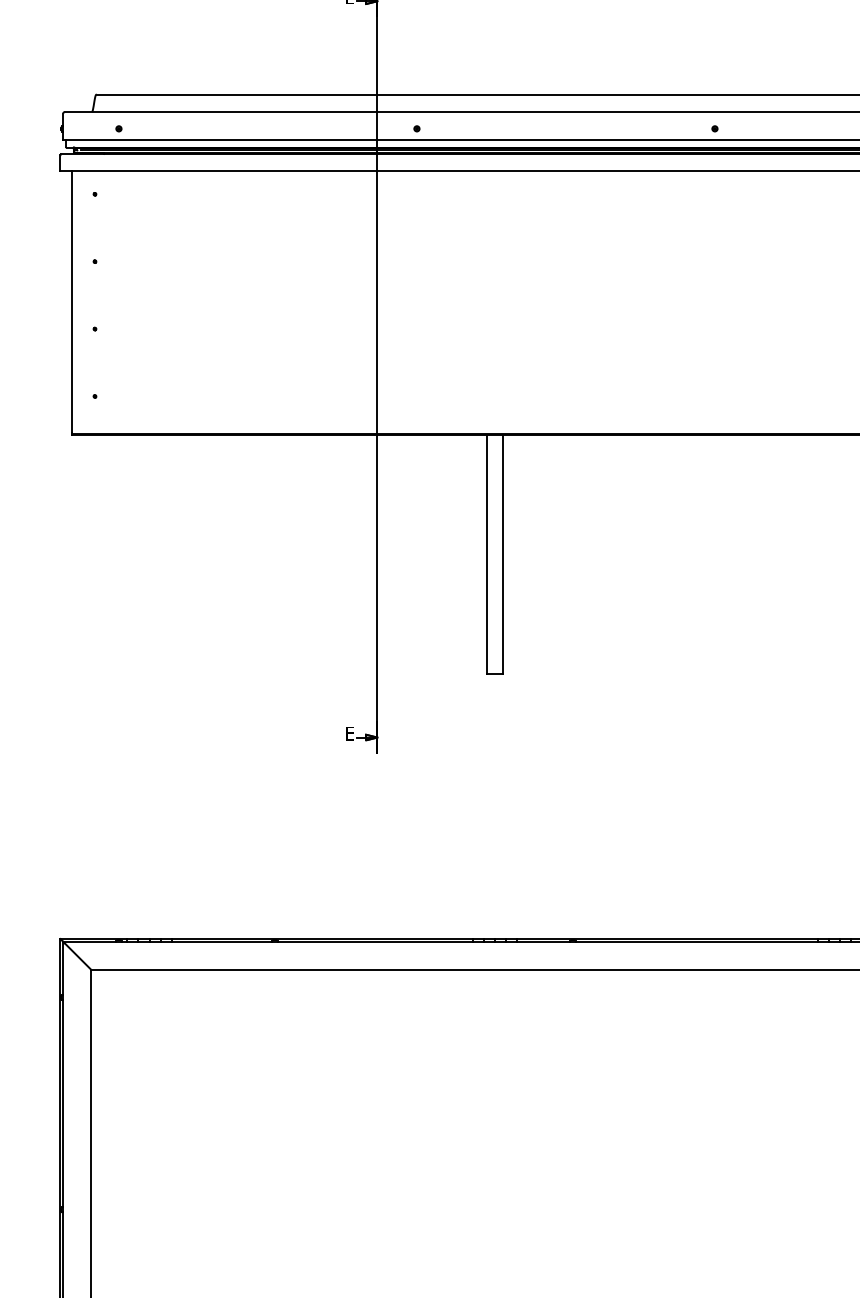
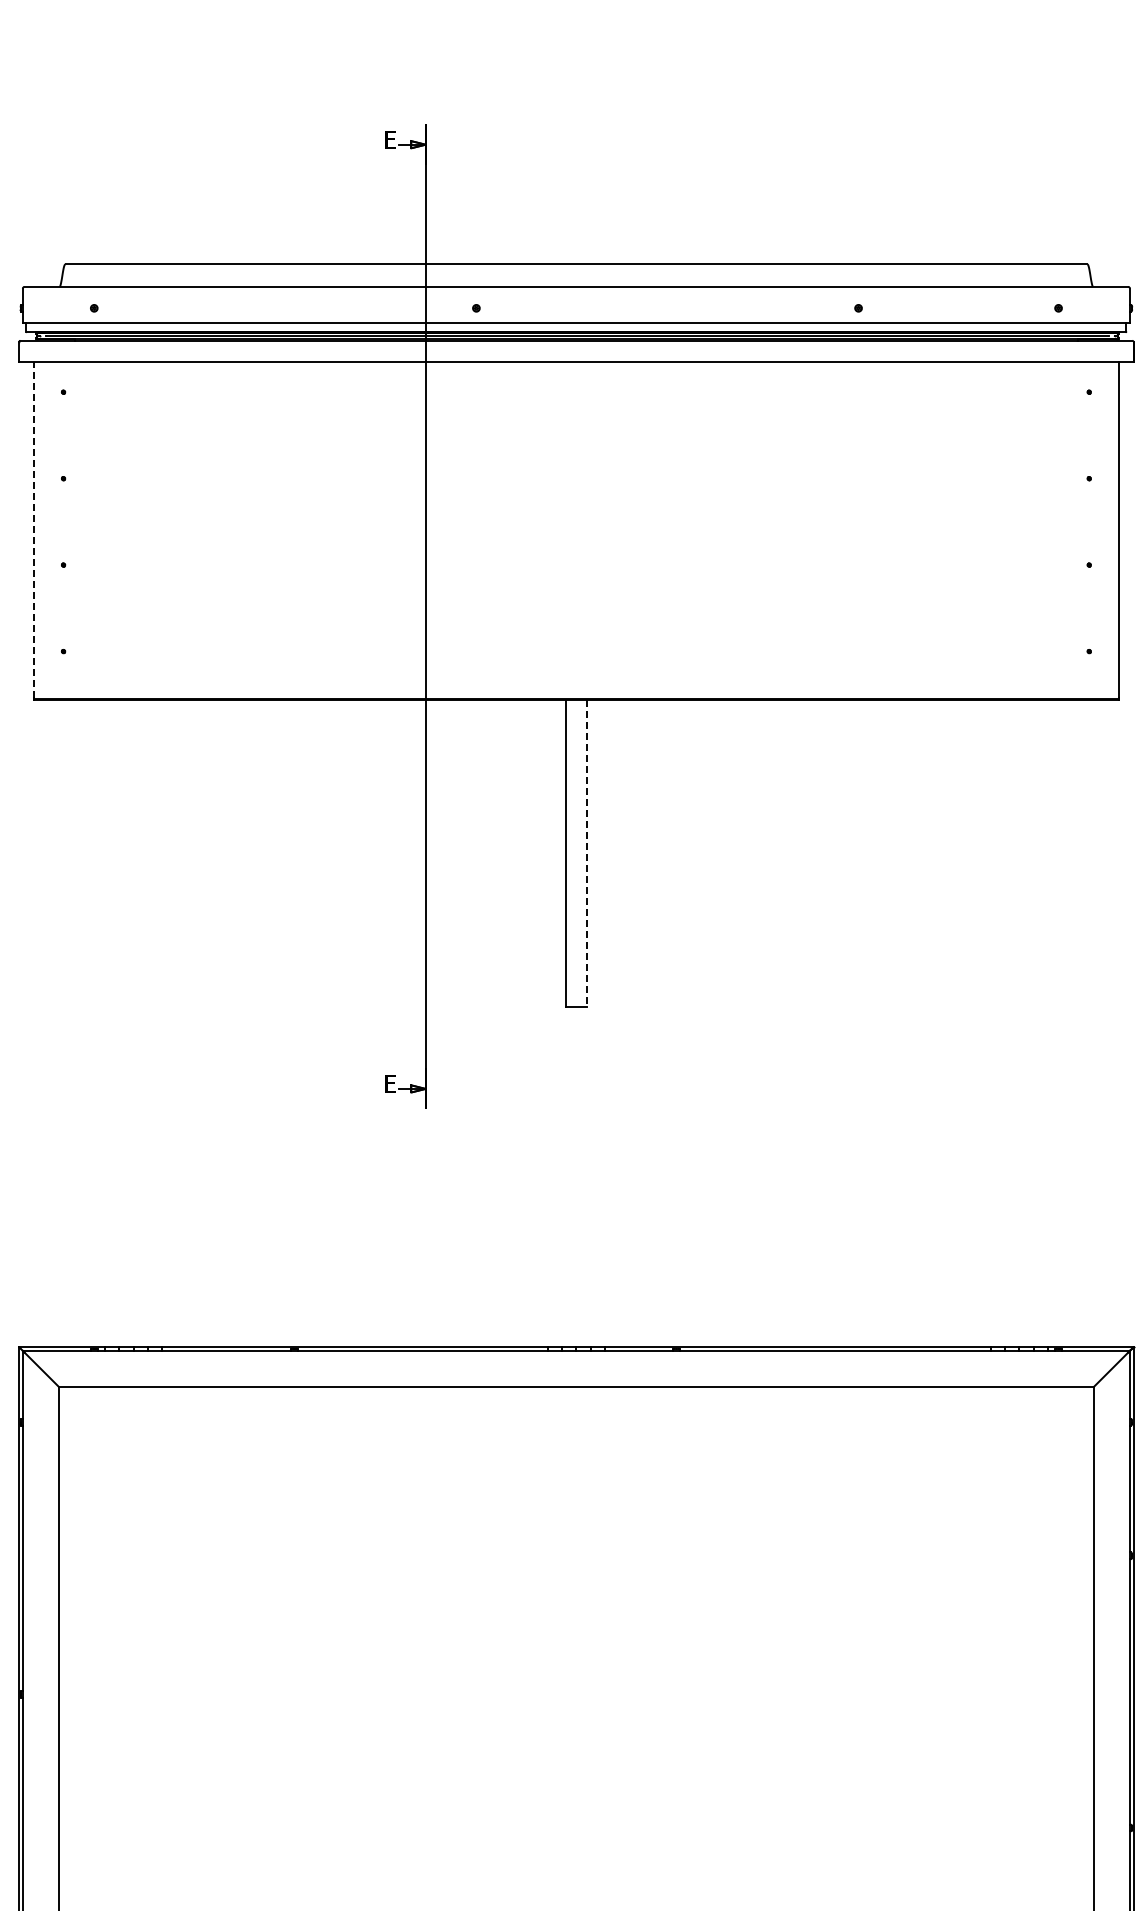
line: (71, 302) -> (33, 530), solid -> dashed
line: (503, 554) -> (587, 854), solid -> dashed

